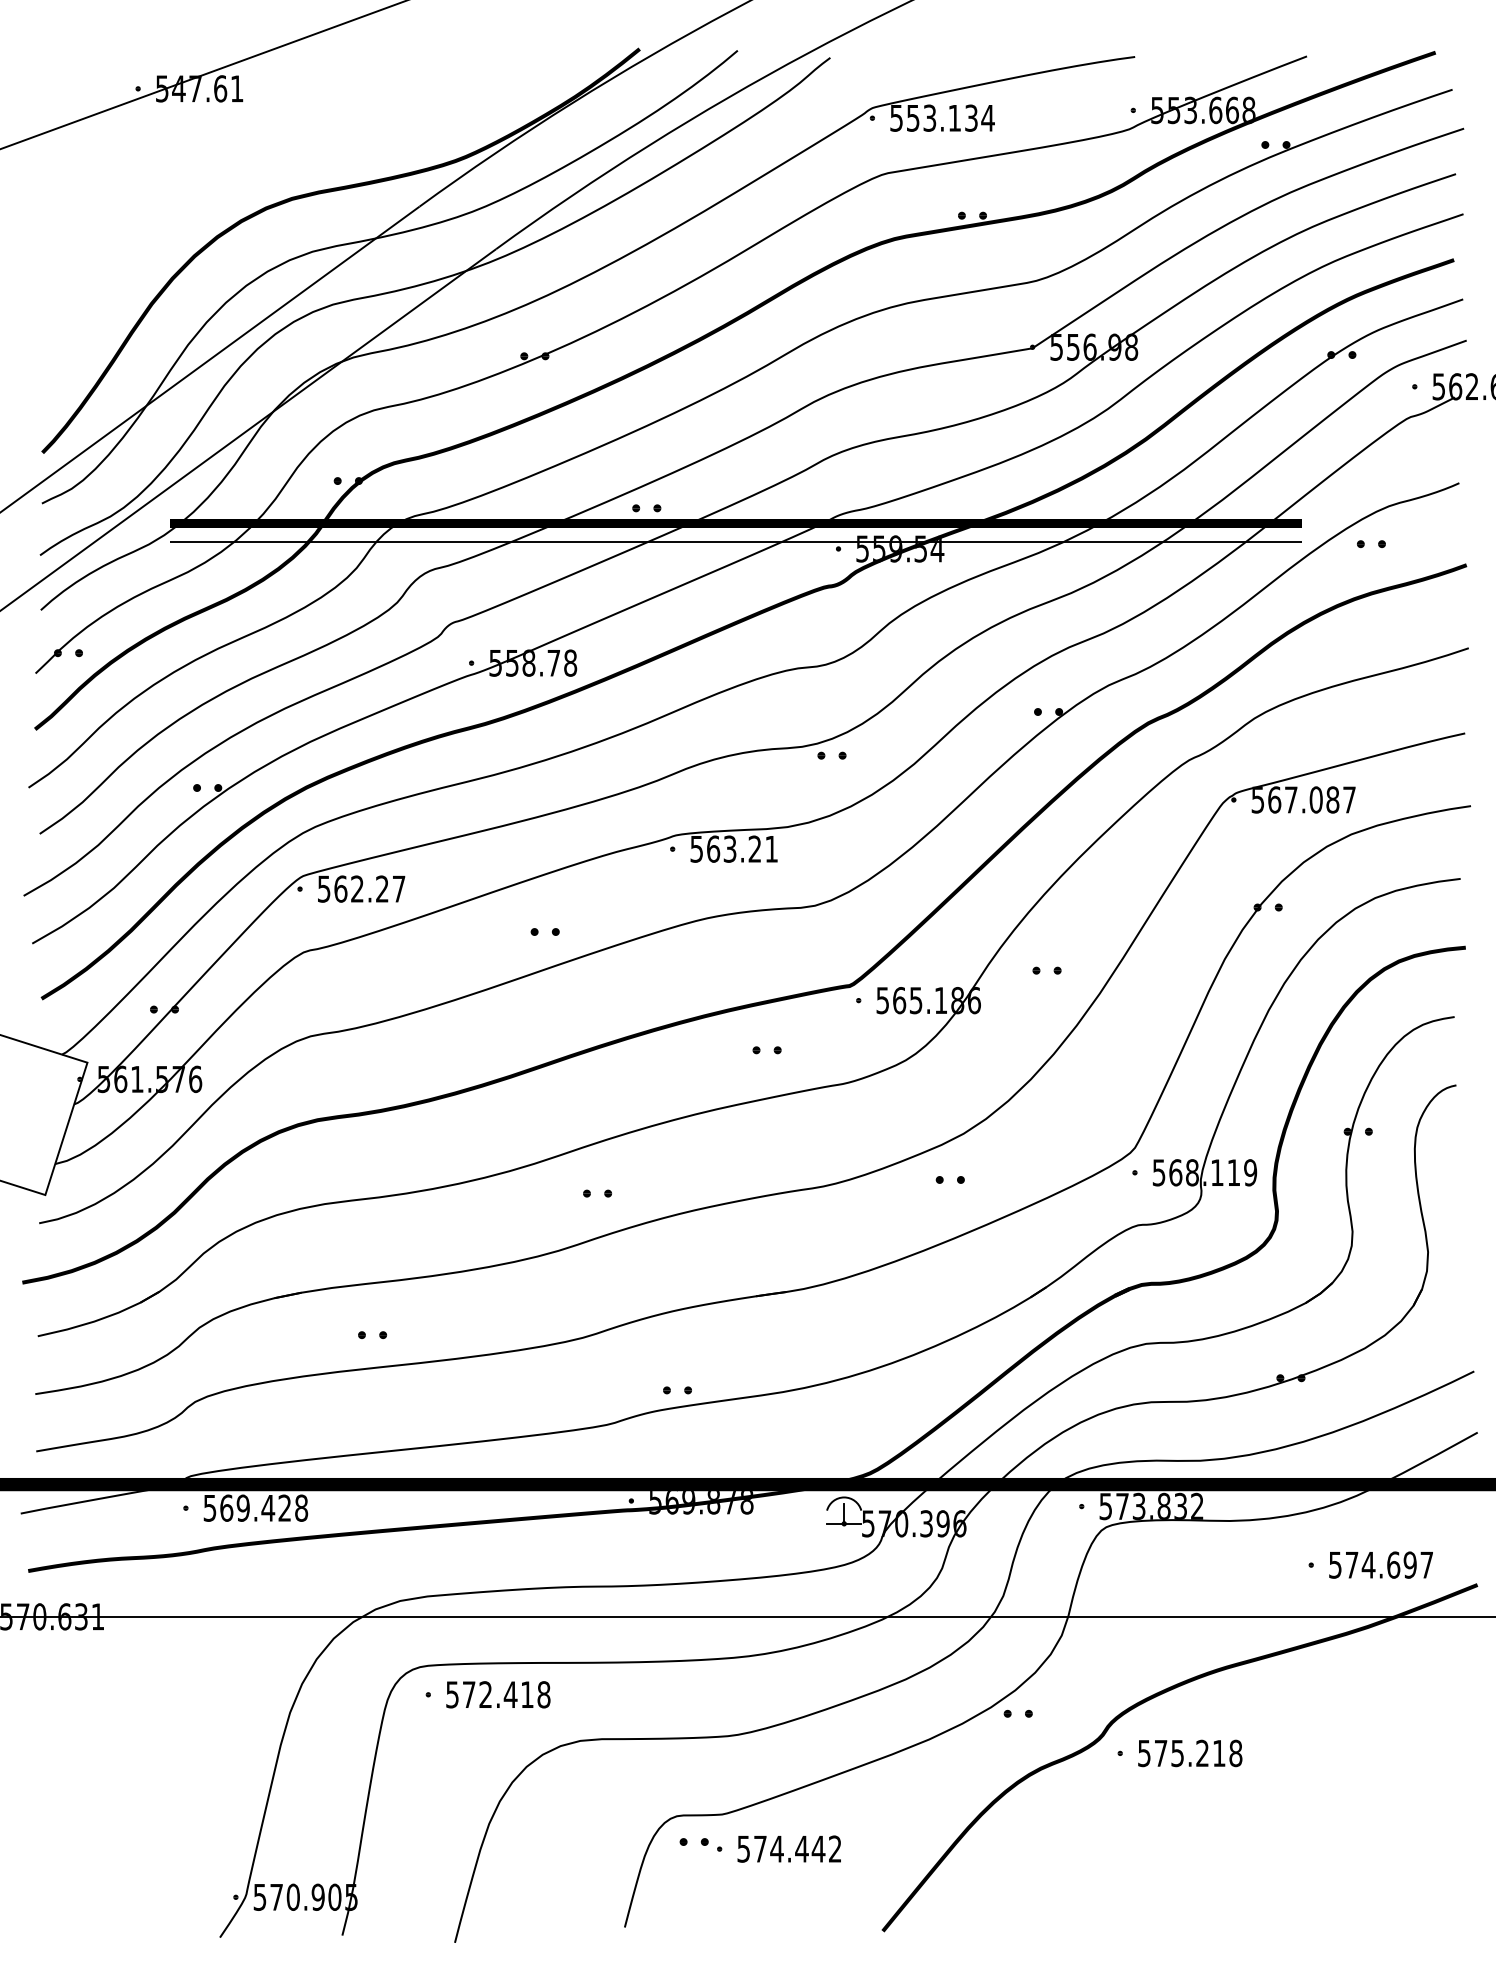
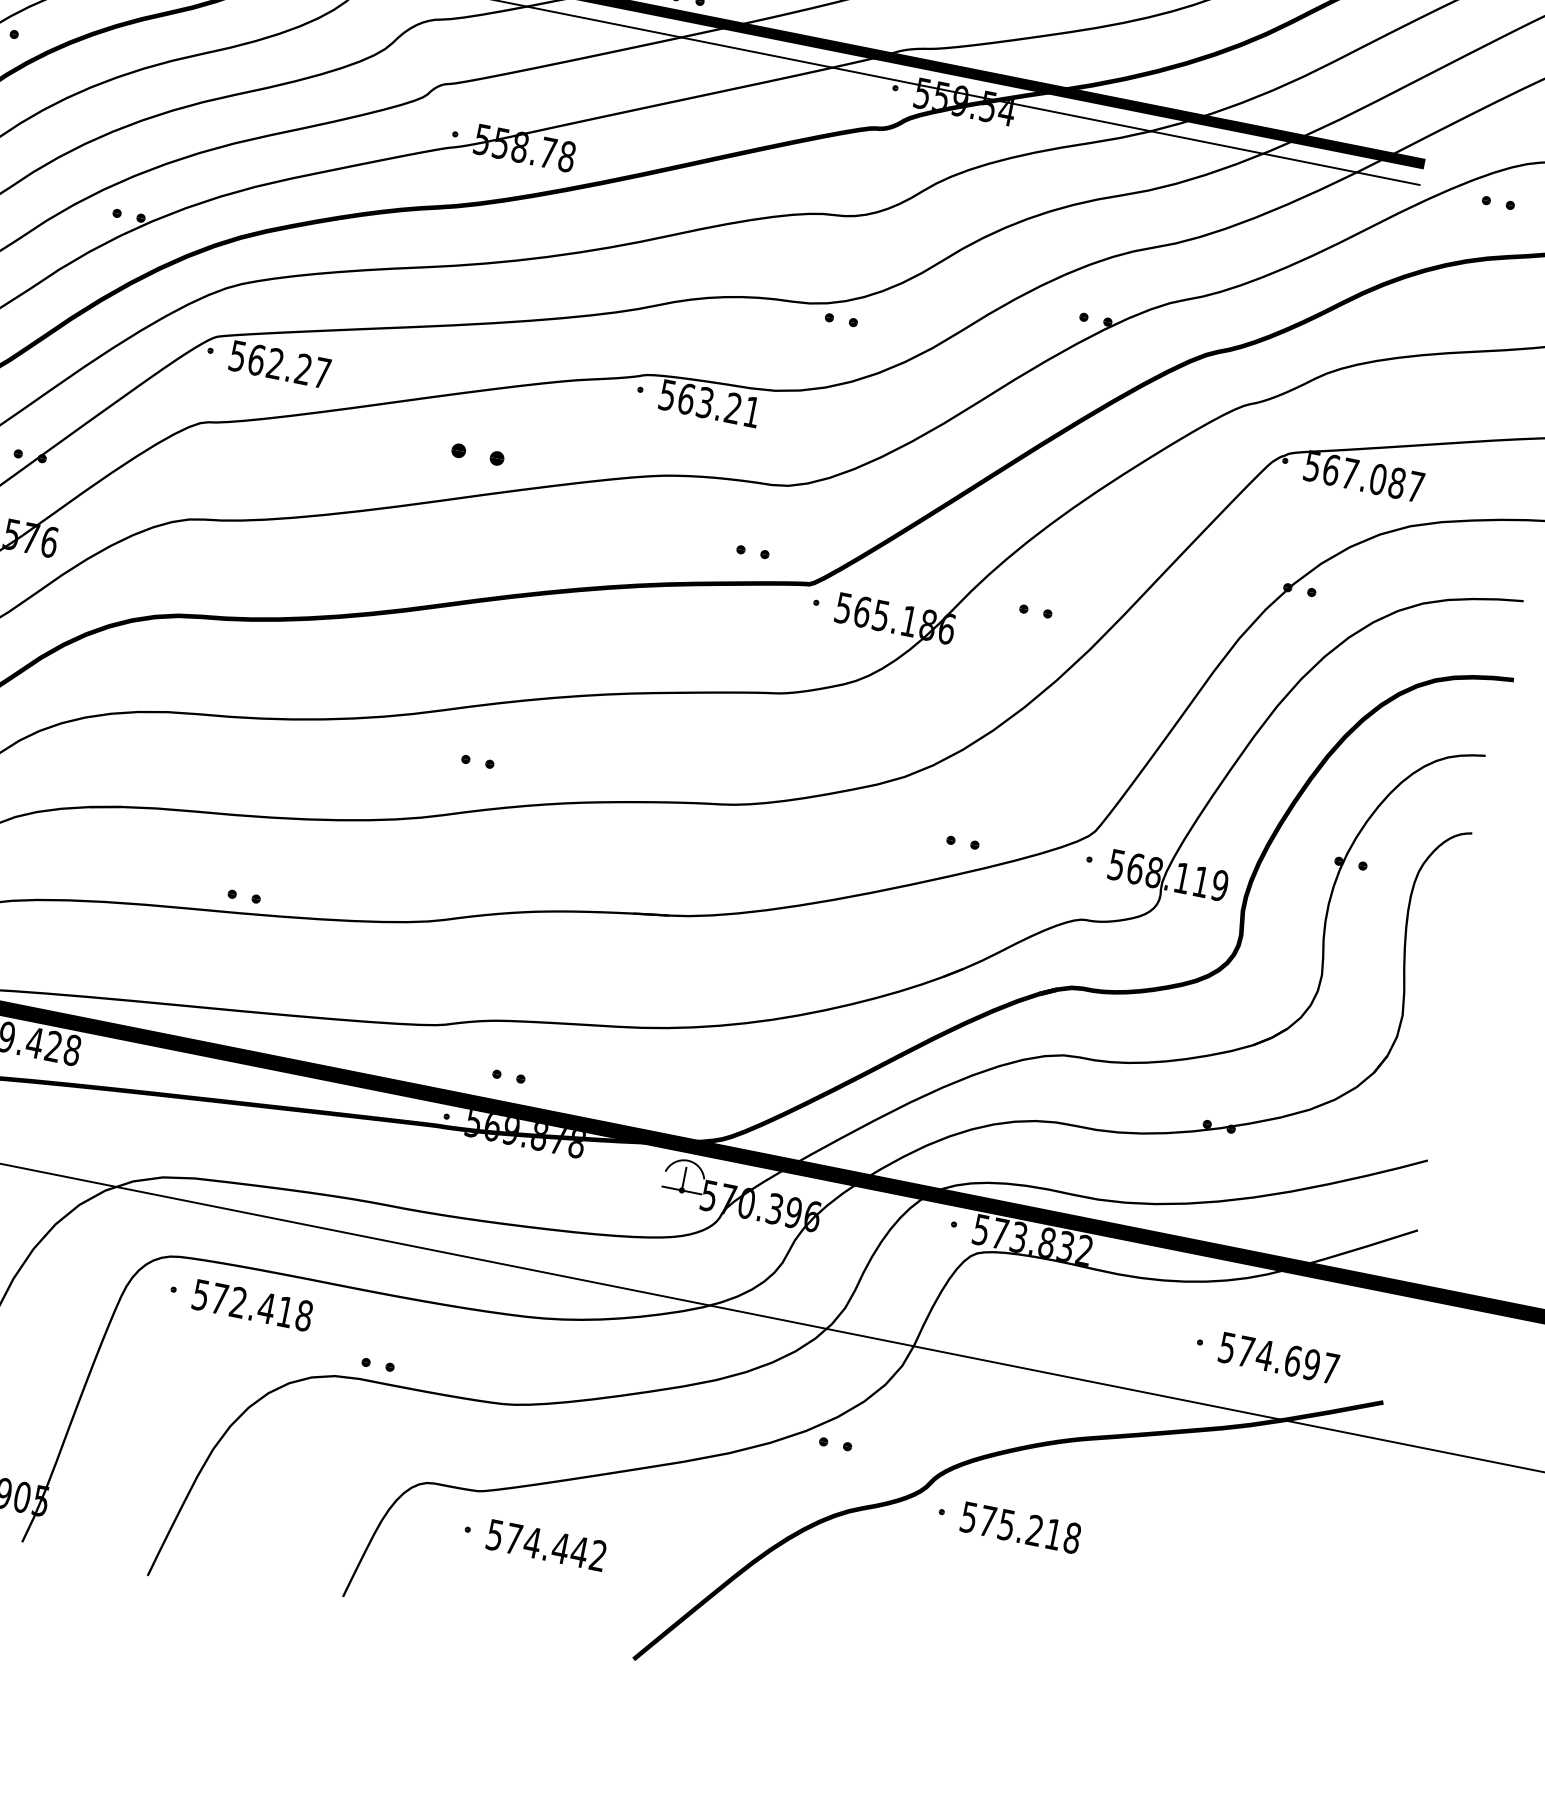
part: (544, 931) -> (477, 453), size x1.6
part: (766, 1050) -> (752, 552), moved
part: (949, 1179) -> (962, 842), moved
part: (365, 1334) -> (236, 894), moved
part: (670, 1390) -> (500, 1075), moved
part: (693, 1841) -> (377, 1364), moved

